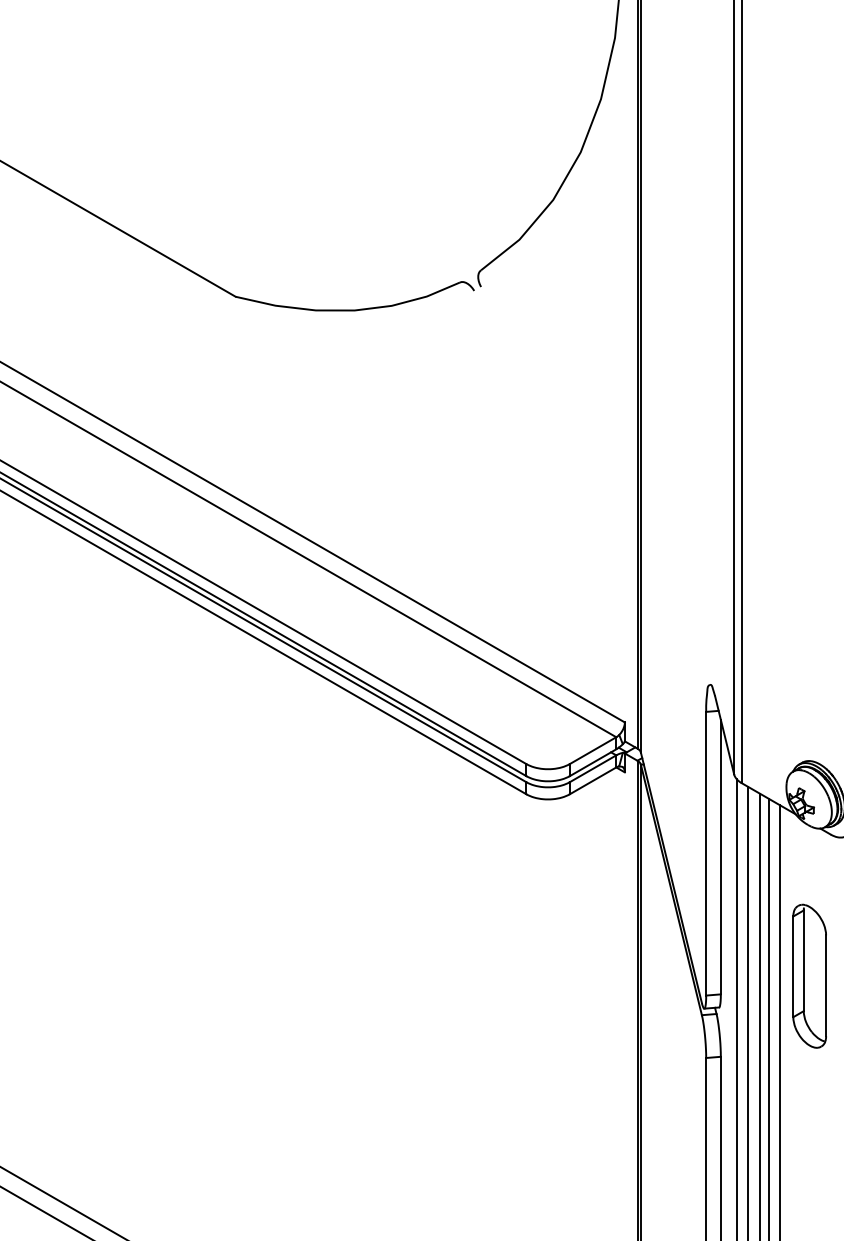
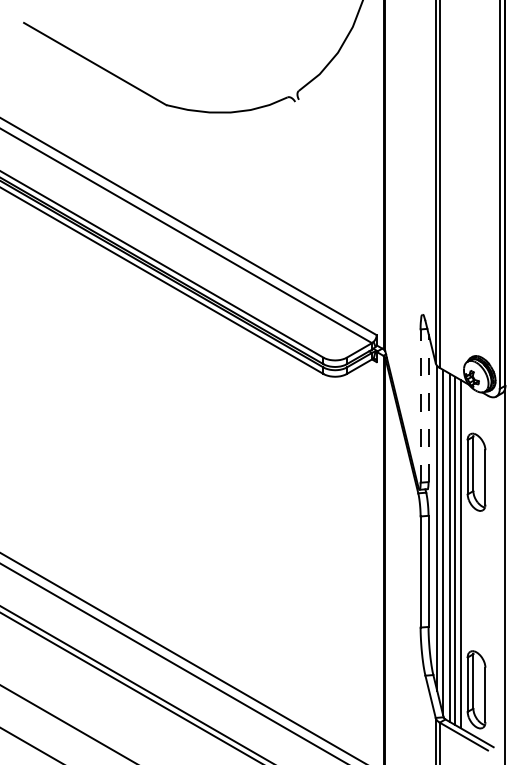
line: (705, 854) -> (420, 406), solid -> dashed
line: (720, 856) -> (428, 407), solid -> dashed

